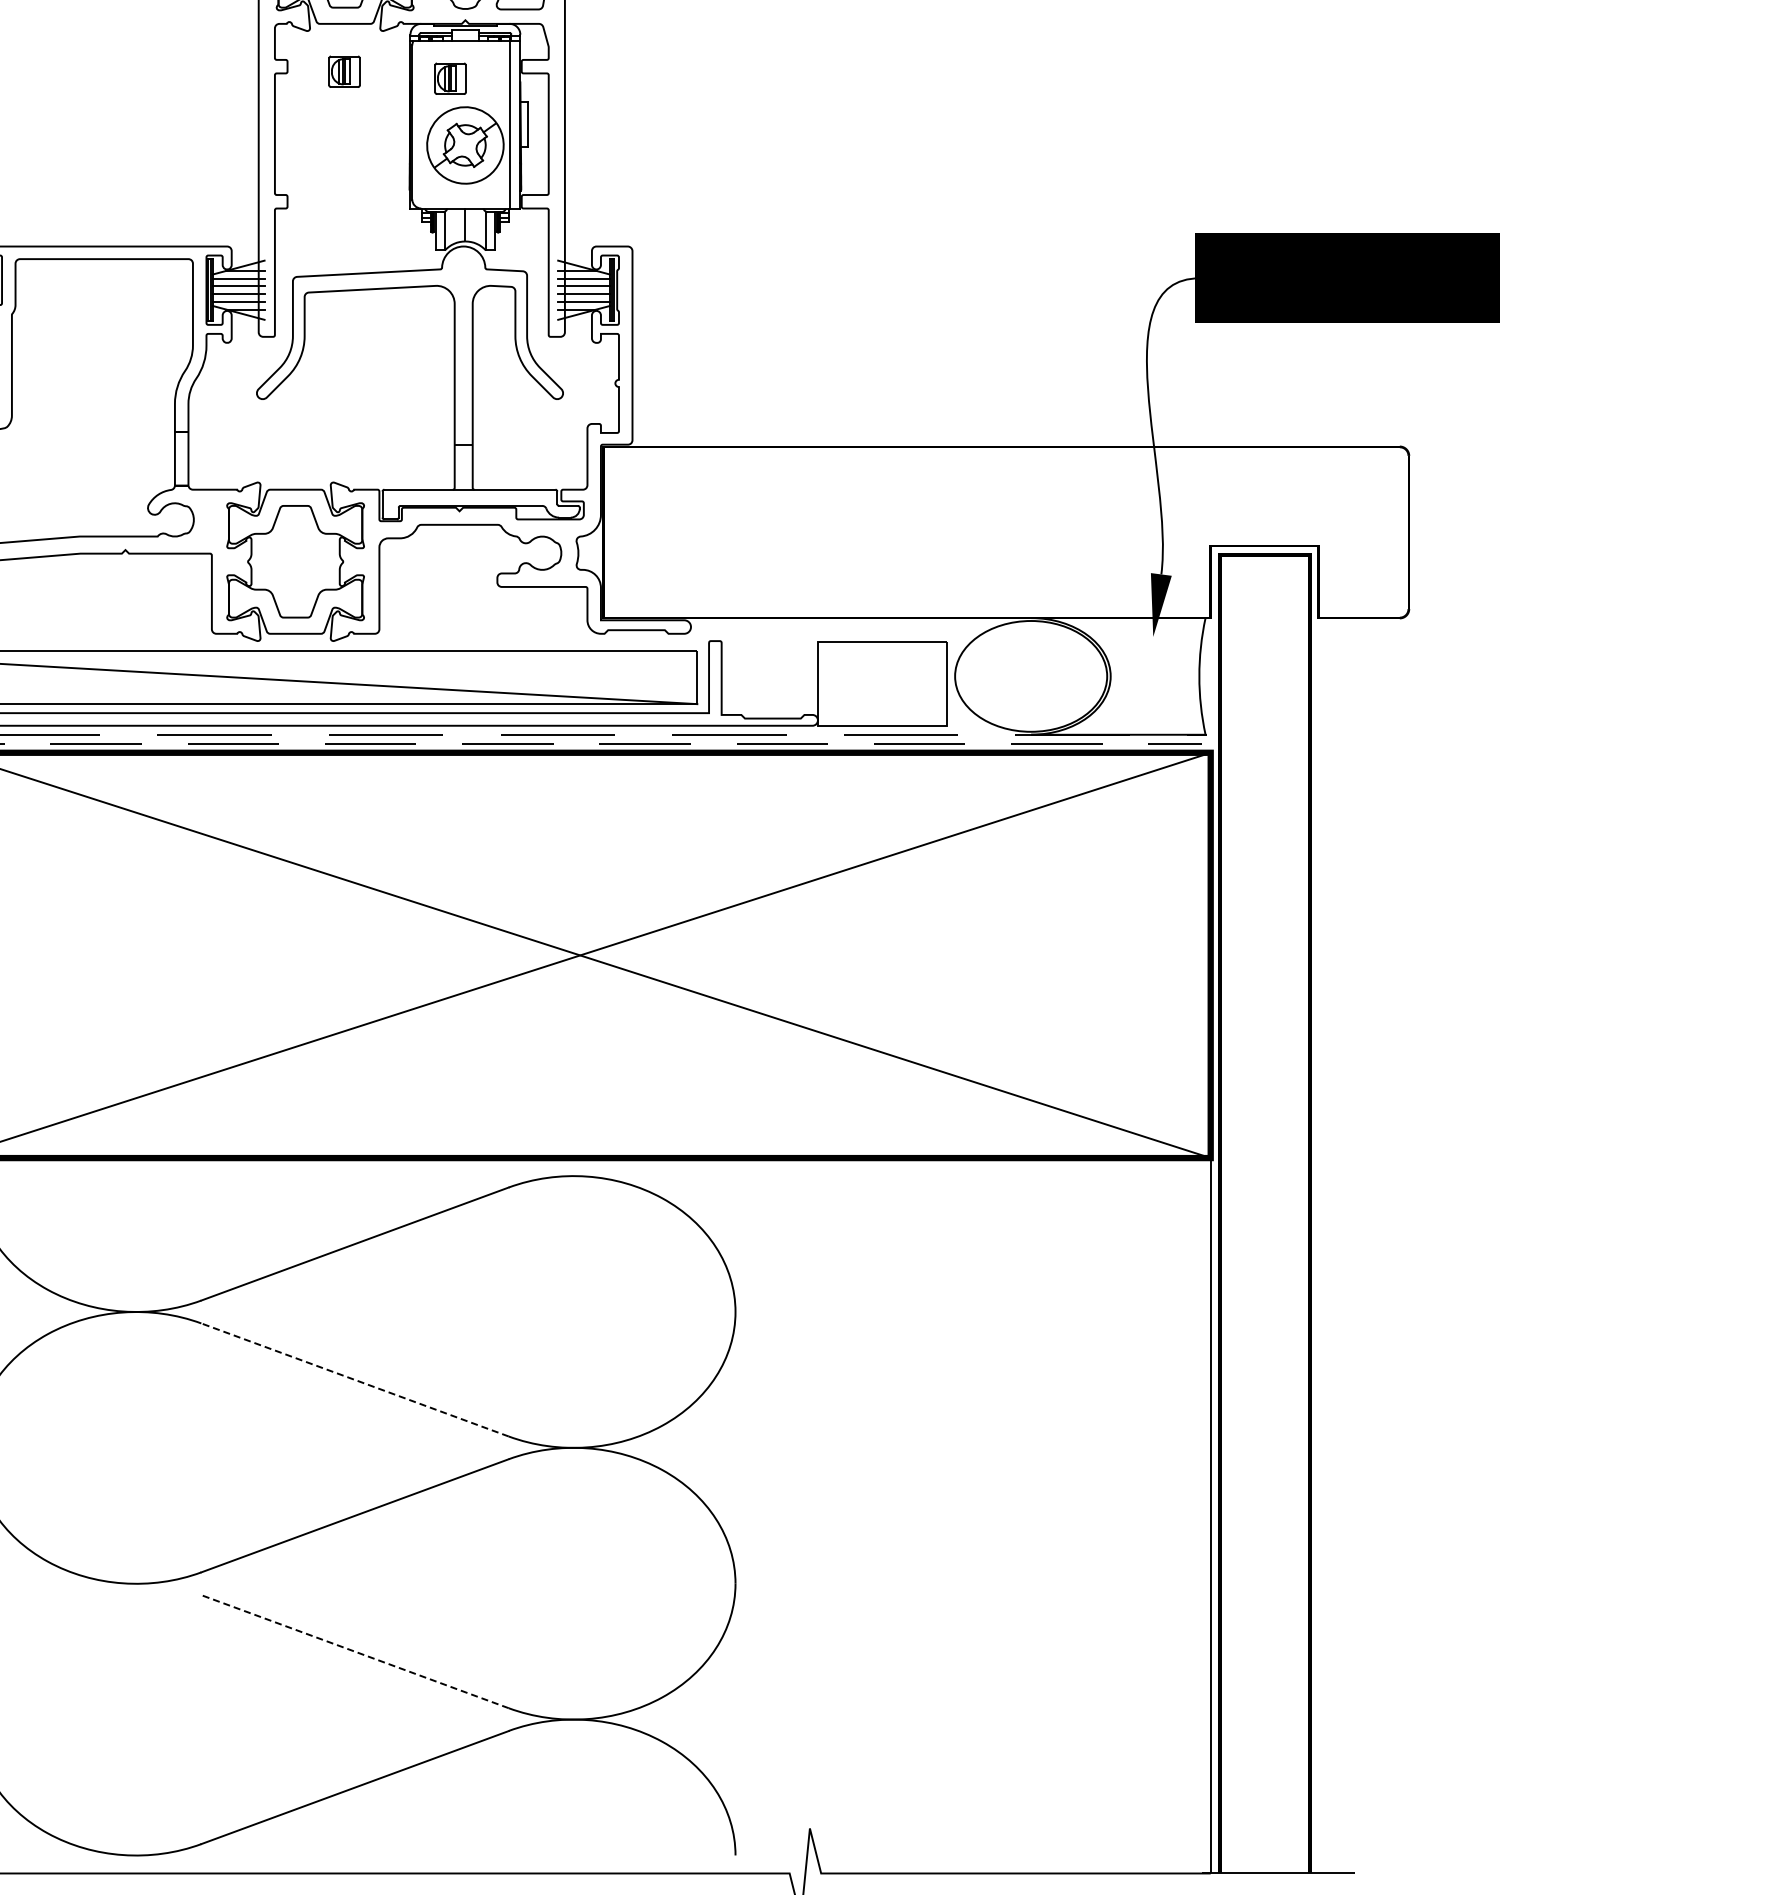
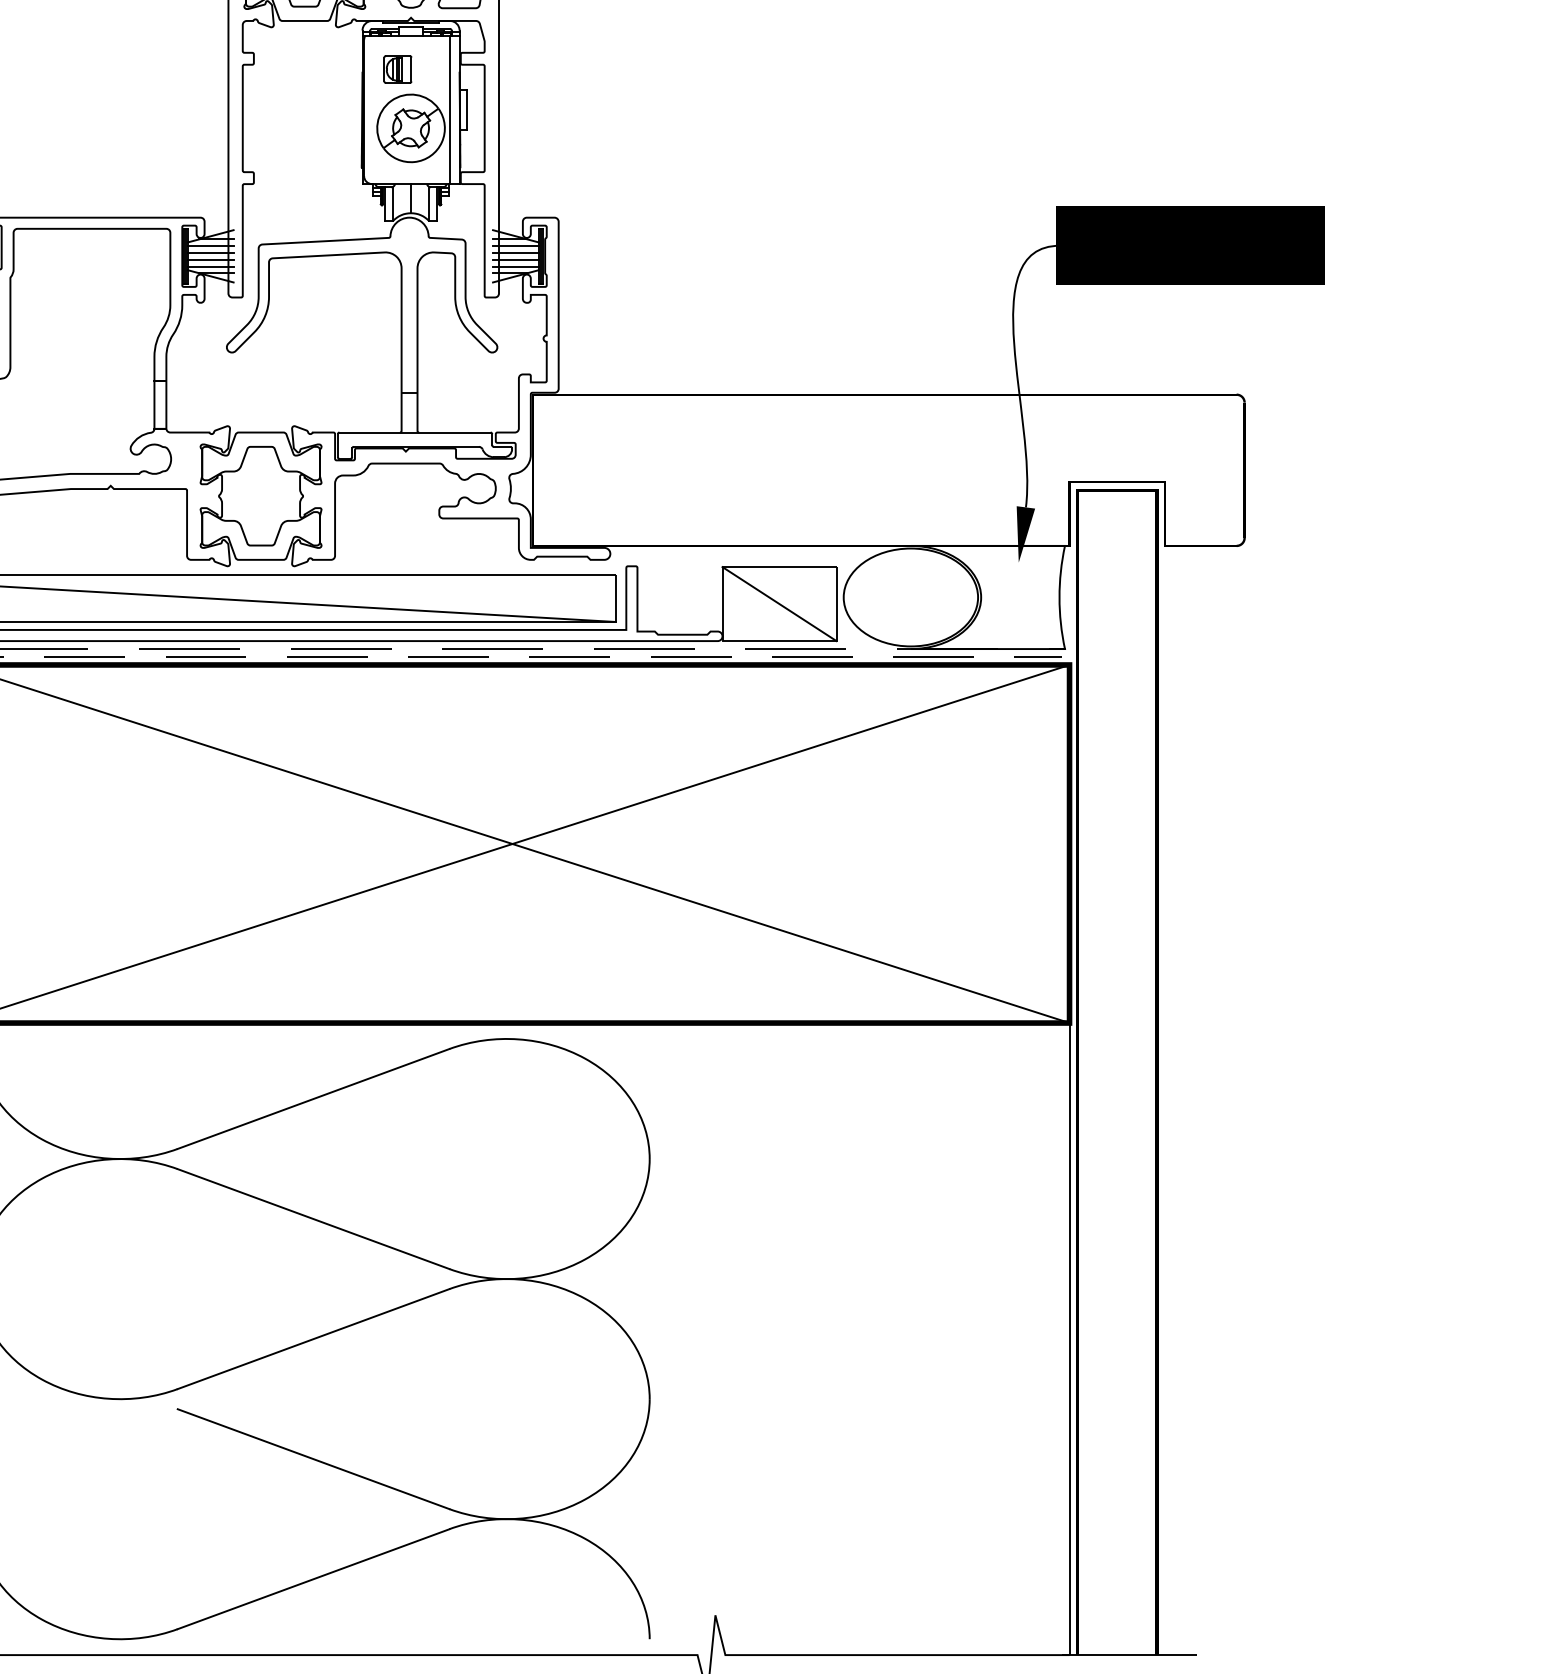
part: (344, 71) -> (304, 63), removed
line: (882, 683) -> (779, 603), added
line: (355, 1379) -> (313, 1218), dashed -> solid
line: (355, 1651) -> (313, 1458), dashed -> solid

